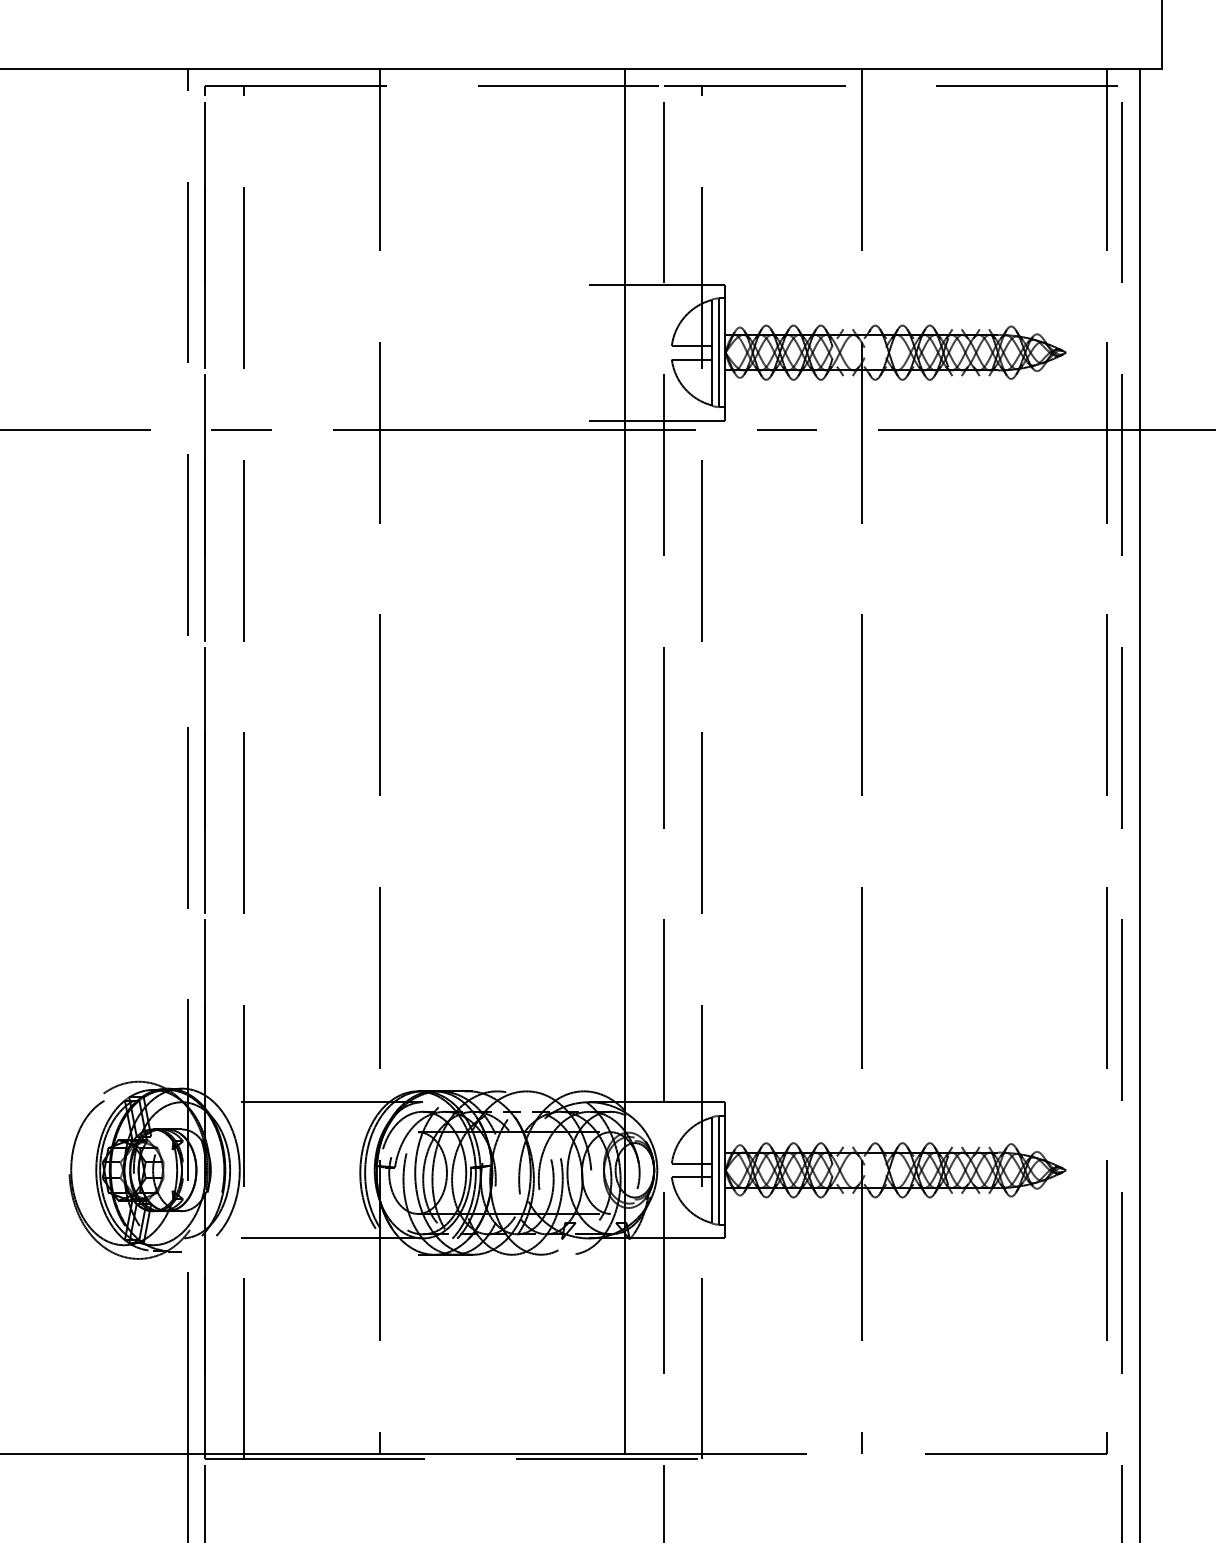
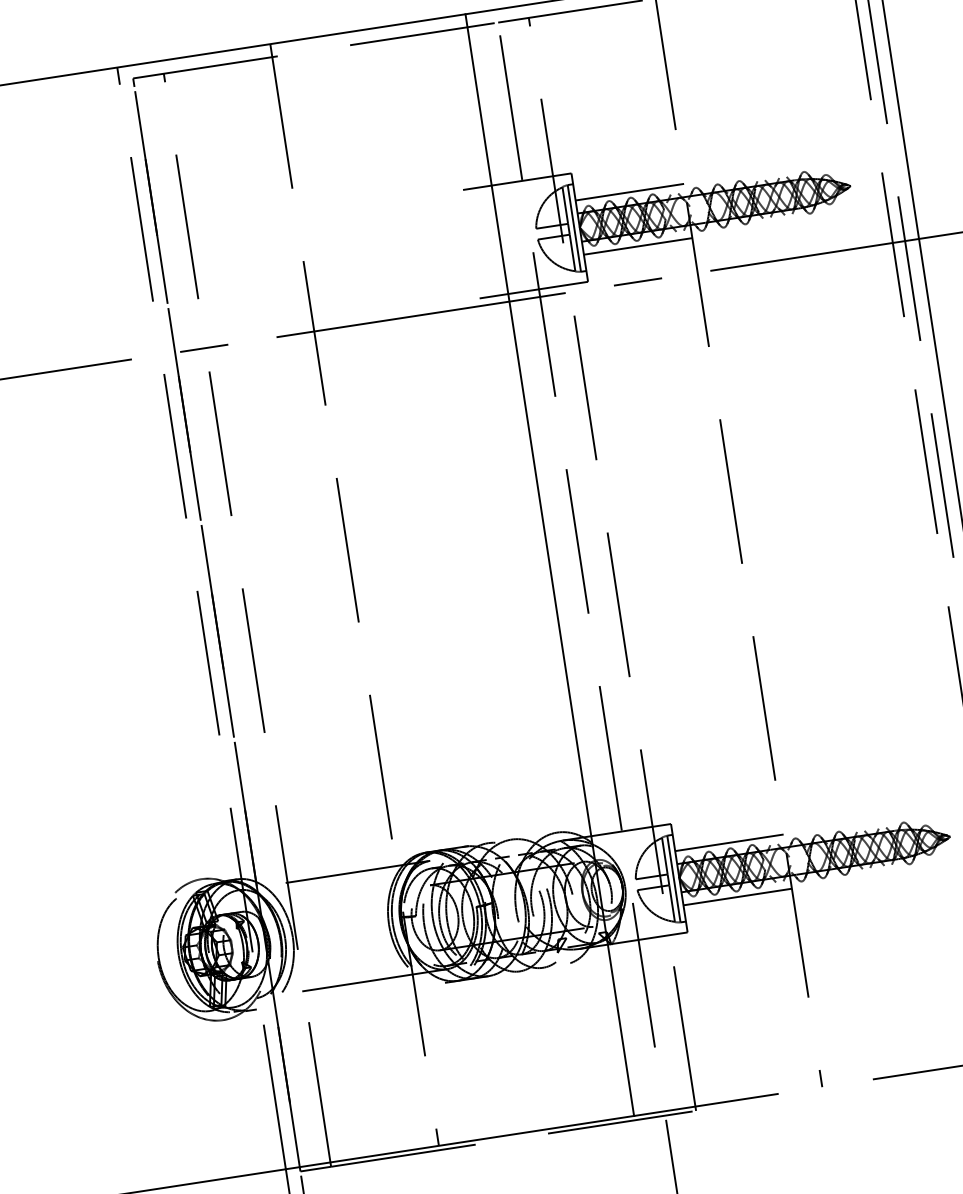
line: (793, 318) -> (629, 192), added
line: (793, 386) -> (638, 246), added
line: (793, 1136) -> (729, 843), added
line: (793, 1204) -> (737, 897), added

